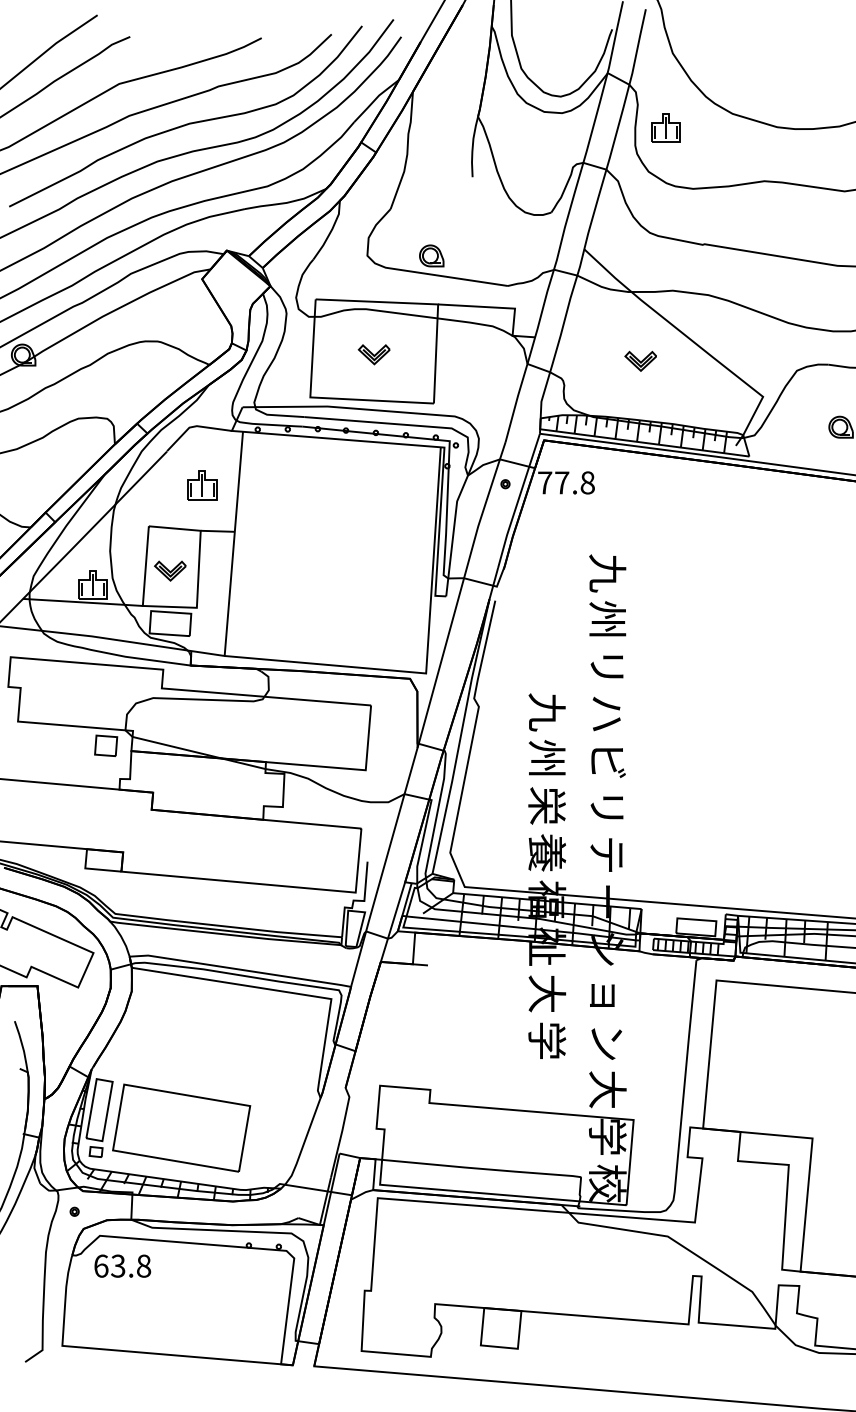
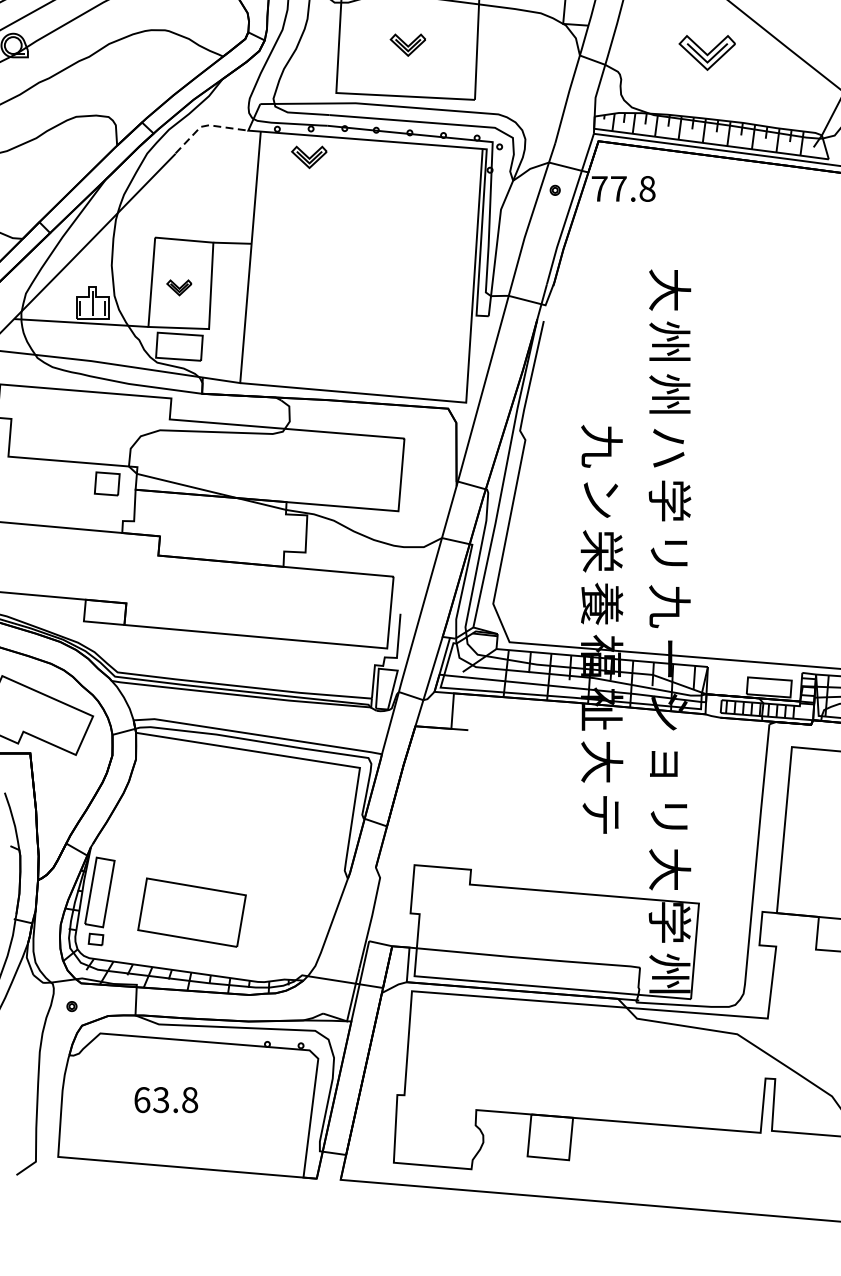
part: (640, 360) -> (706, 51), size x1.6
line: (195, 426) -> (207, 125), solid -> dashed
part: (285, 454) -> (308, 157), added
part: (202, 485) -> (215, 191), removed
part: (170, 570) -> (179, 287), size x0.7
text: (607, 573) -> (669, 290), 九 -> 大
text: (607, 665) -> (669, 393), リ -> 州
text: (546, 758) -> (601, 498), 州 -> ン
text: (607, 761) -> (669, 501), ビ -> 学
text: (607, 855) -> (669, 606), テ -> 九
text: (547, 1040) -> (602, 814), 学 -> テ
text: (606, 1043) -> (668, 817), ン -> リ
part: (181, 1127) -> (191, 911), size x0.7
text: (607, 1183) -> (669, 974), 校 -> 州
text: (122, 1265) -> (166, 1099), moved

